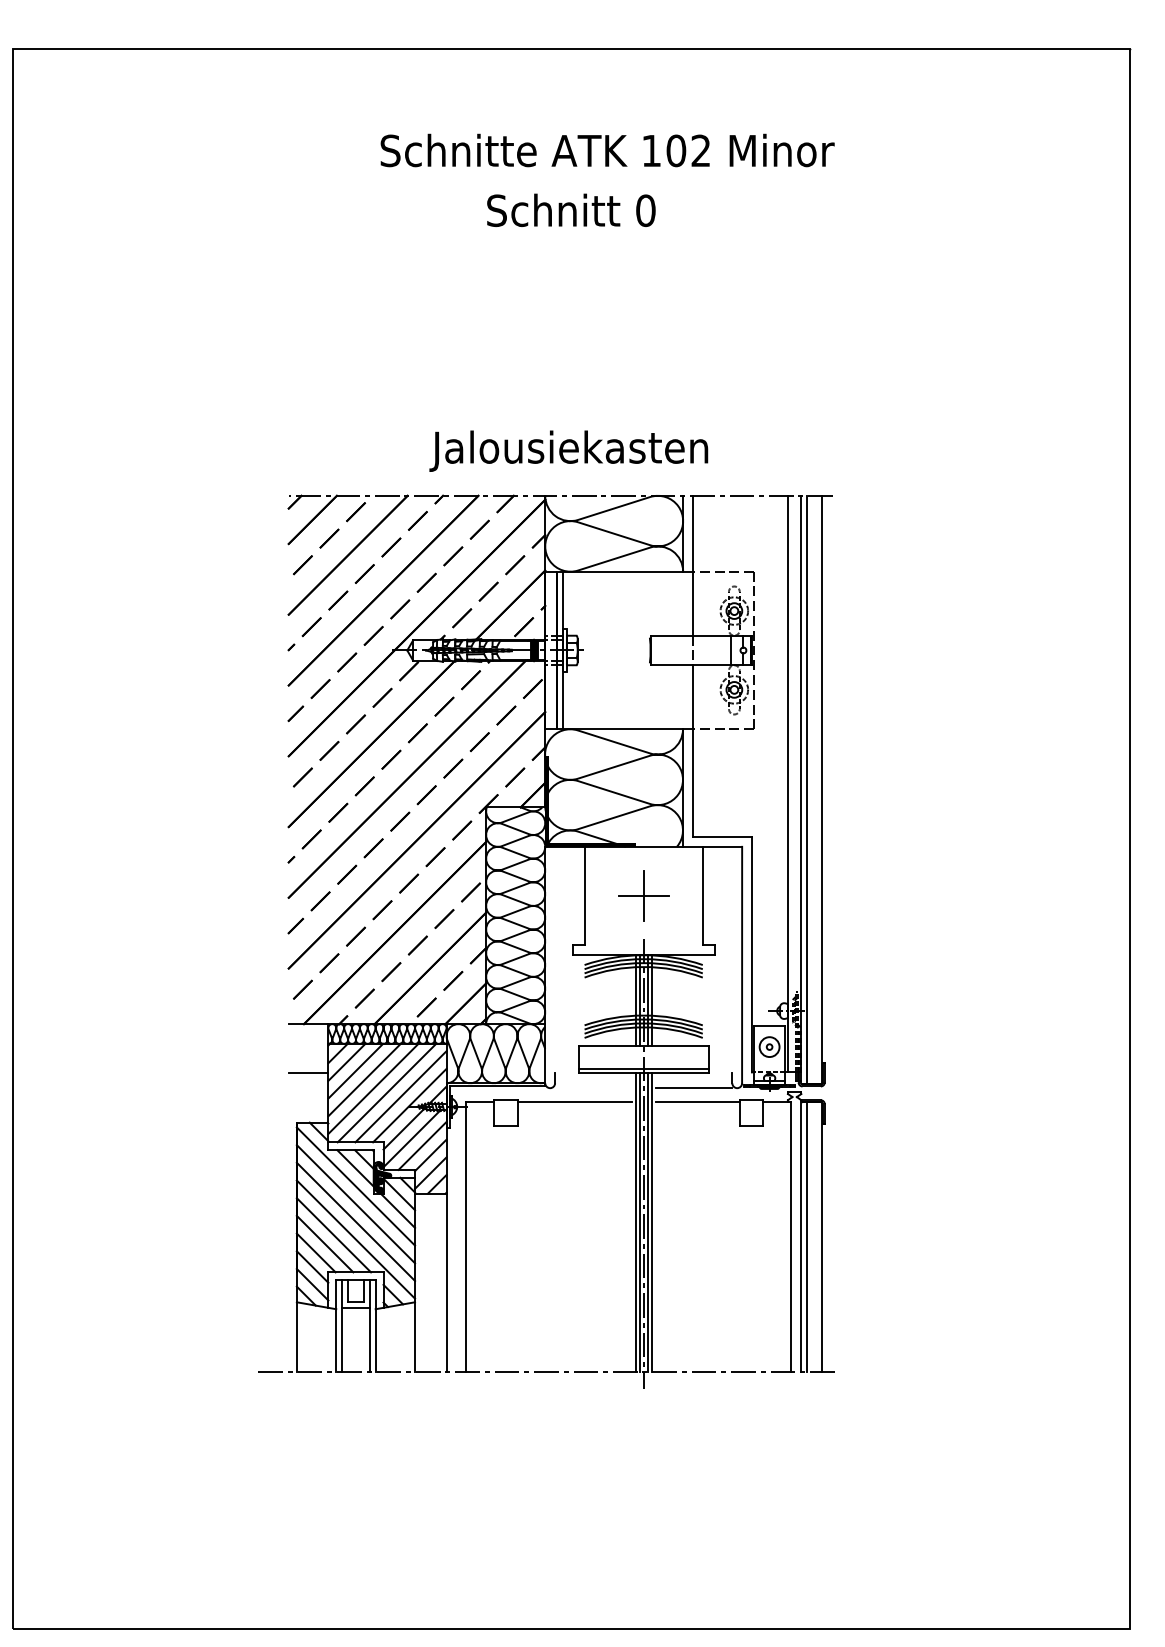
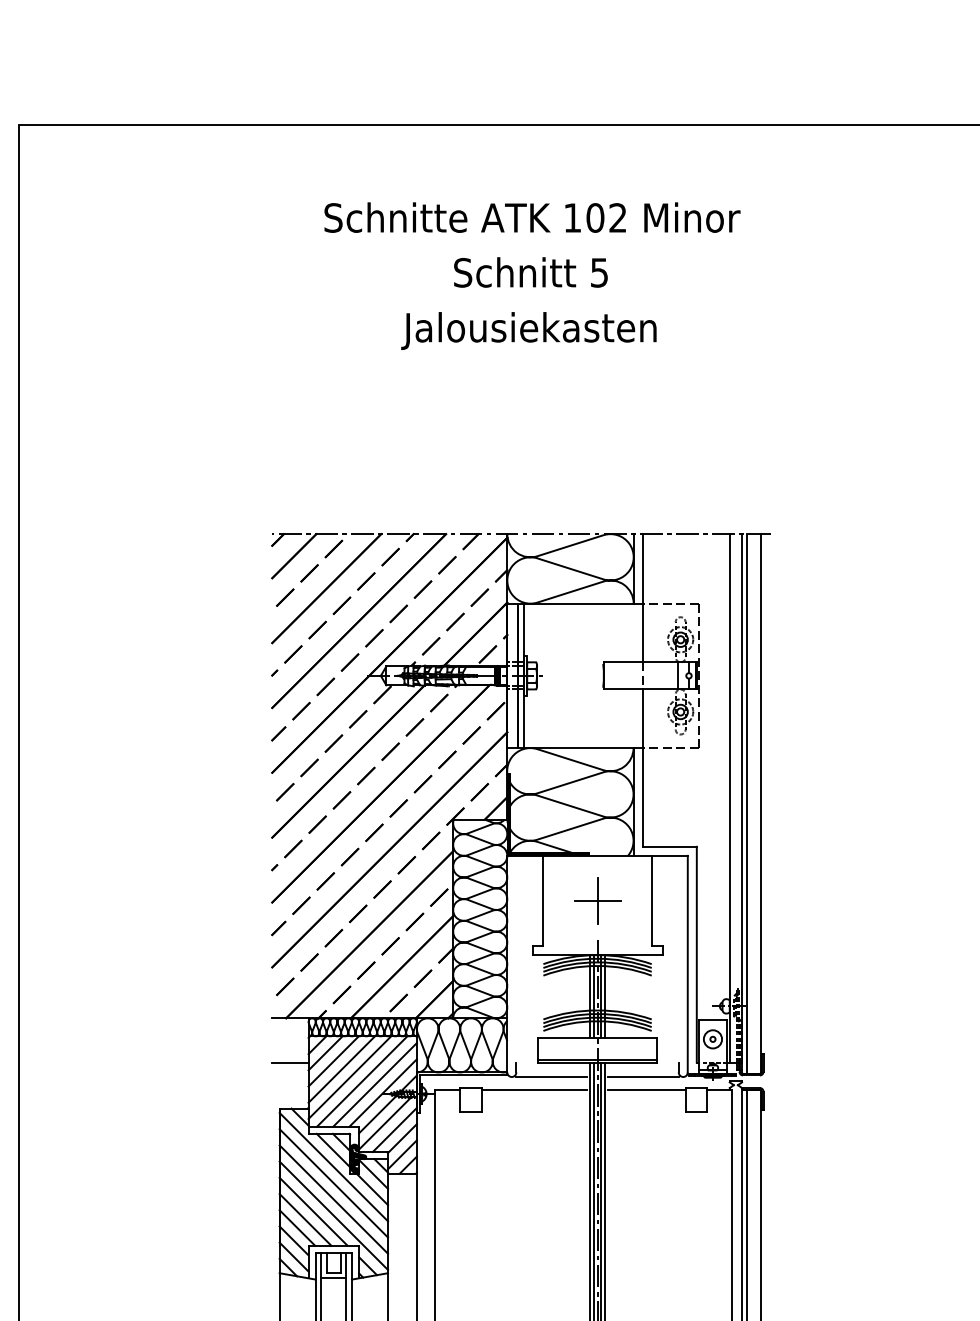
text: (607, 150) -> (532, 217), moved
text: (645, 210) -> (599, 272), 0 -> 5
text: (568, 450) -> (528, 330), moved
line: (593, 1088) -> (551, 1077), added

